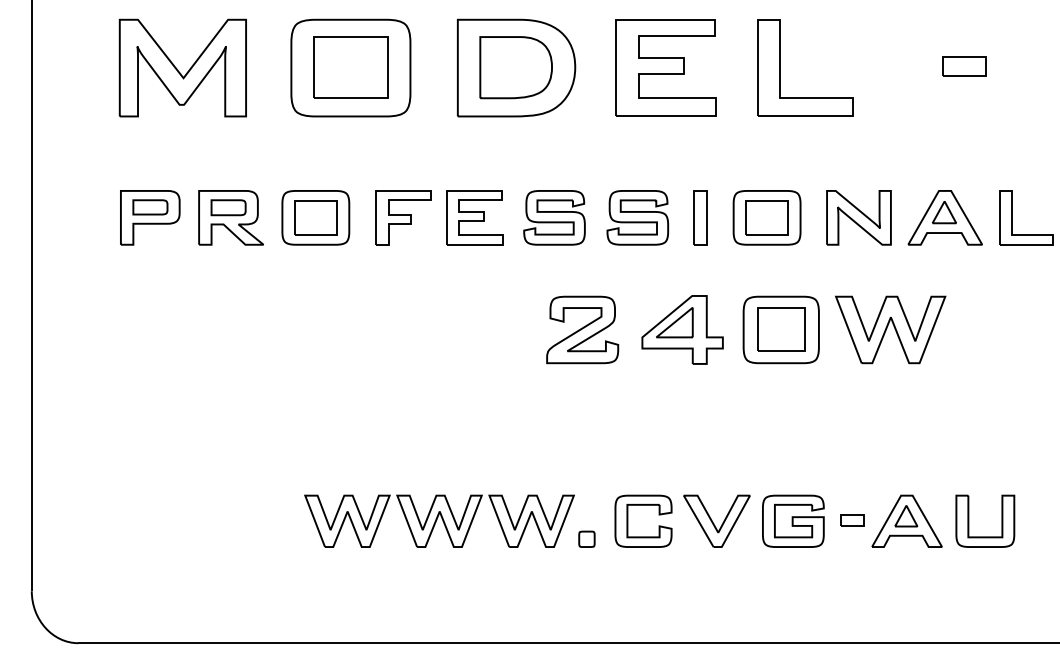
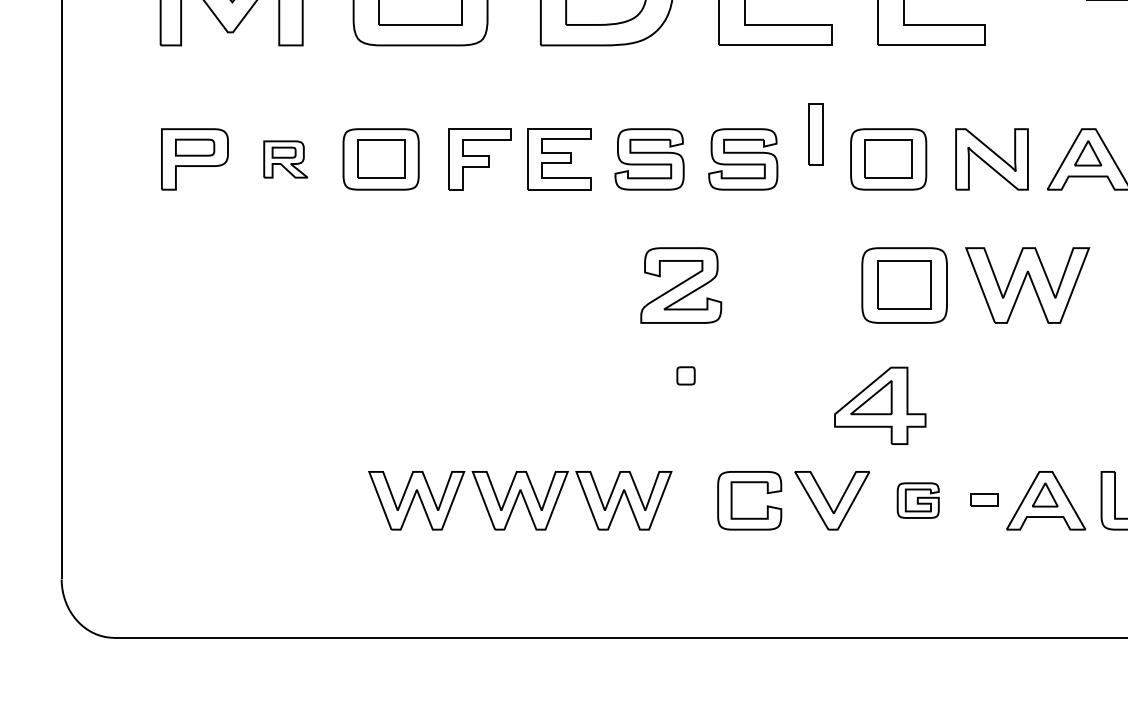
part: (230, 217) -> (285, 159), size x0.6
part: (700, 217) -> (816, 134), moved
part: (682, 329) -> (880, 405), moved
part: (793, 520) -> (918, 499), size x0.6
part: (586, 538) -> (685, 374), moved

